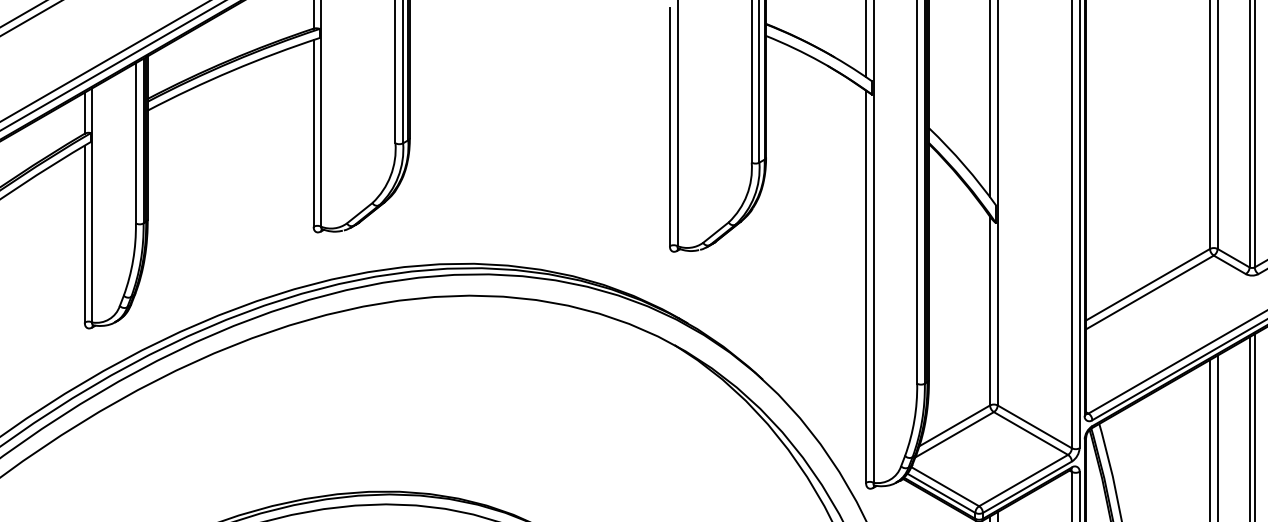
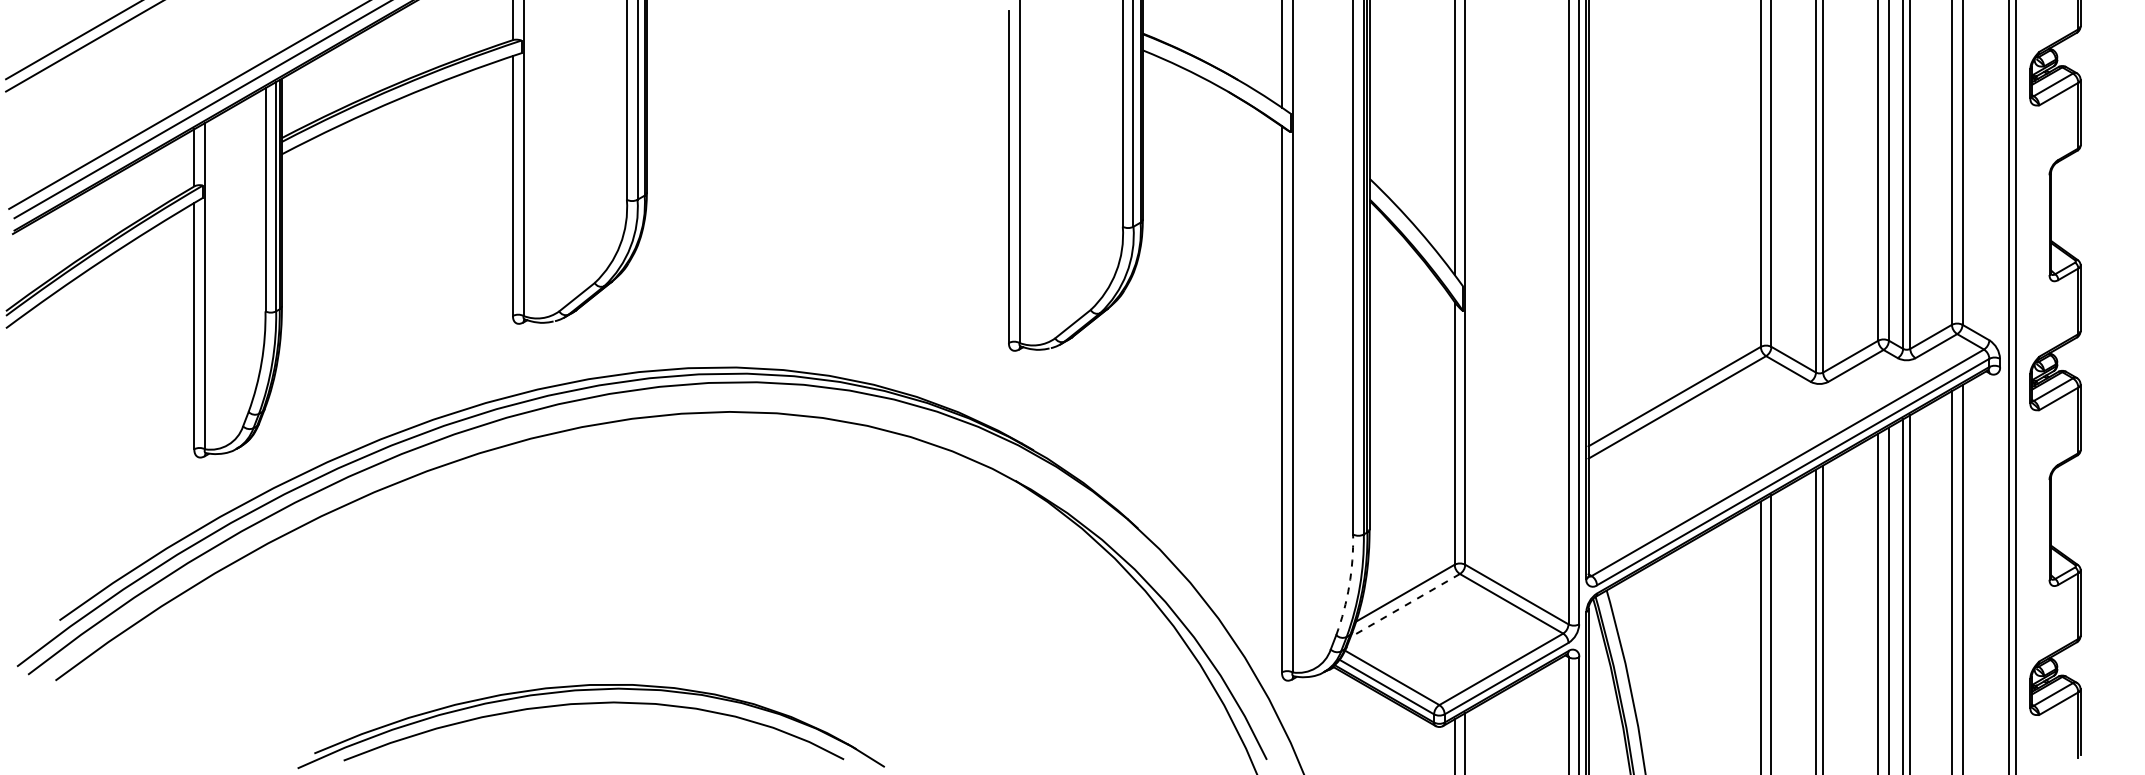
arc: (914, 420) -> (1349, 585), solid -> dashed
line: (954, 434) -> (1404, 605), solid -> dashed

